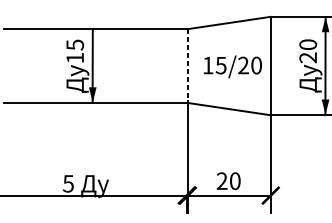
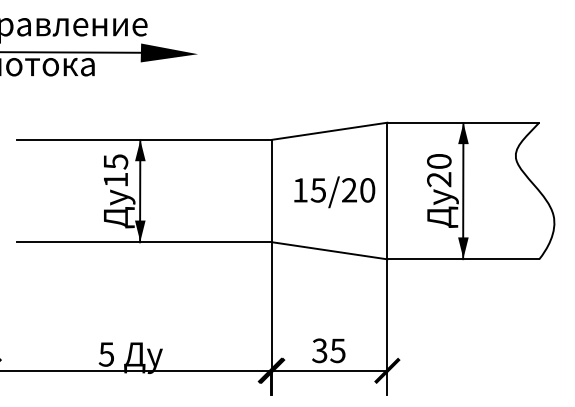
fill: (92, 36) -> (140, 150), added
line: (188, 66) -> (272, 191), dashed -> solid
text: (228, 180) -> (328, 350), 20 -> 35

